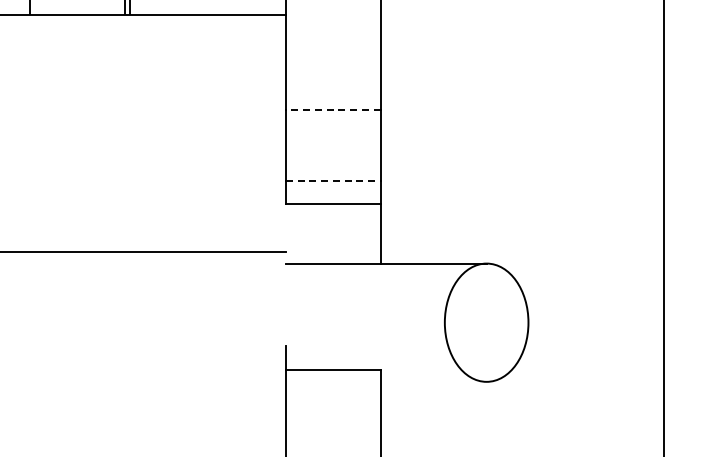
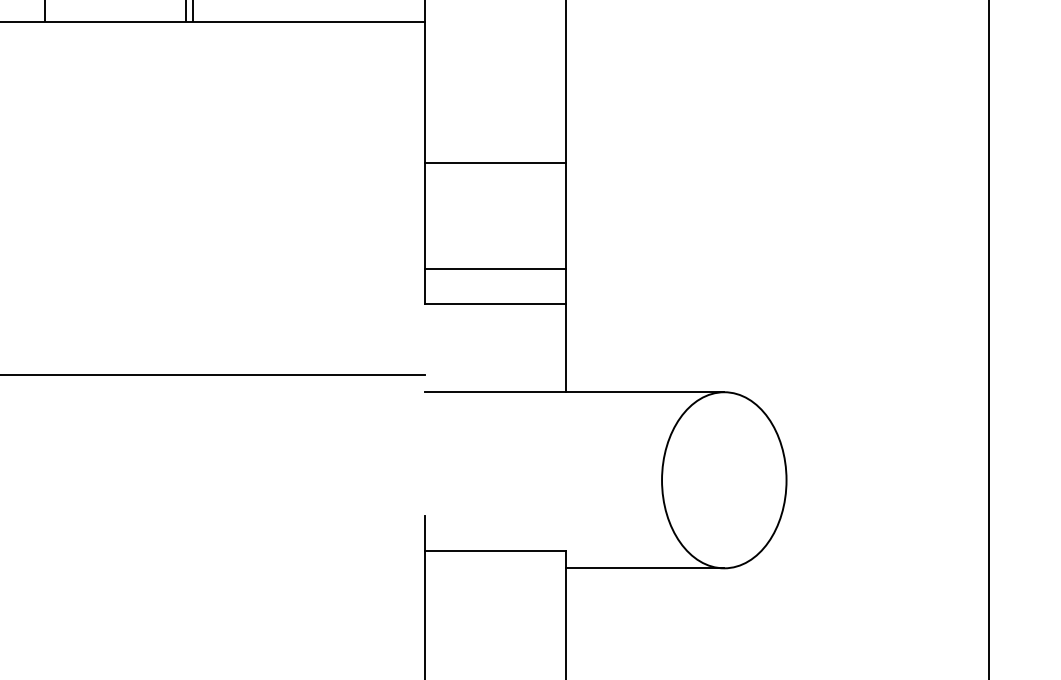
line: (332, 109) -> (494, 162), dashed -> solid
line: (333, 180) -> (496, 268), dashed -> solid
line: (433, 381) -> (645, 567), added

